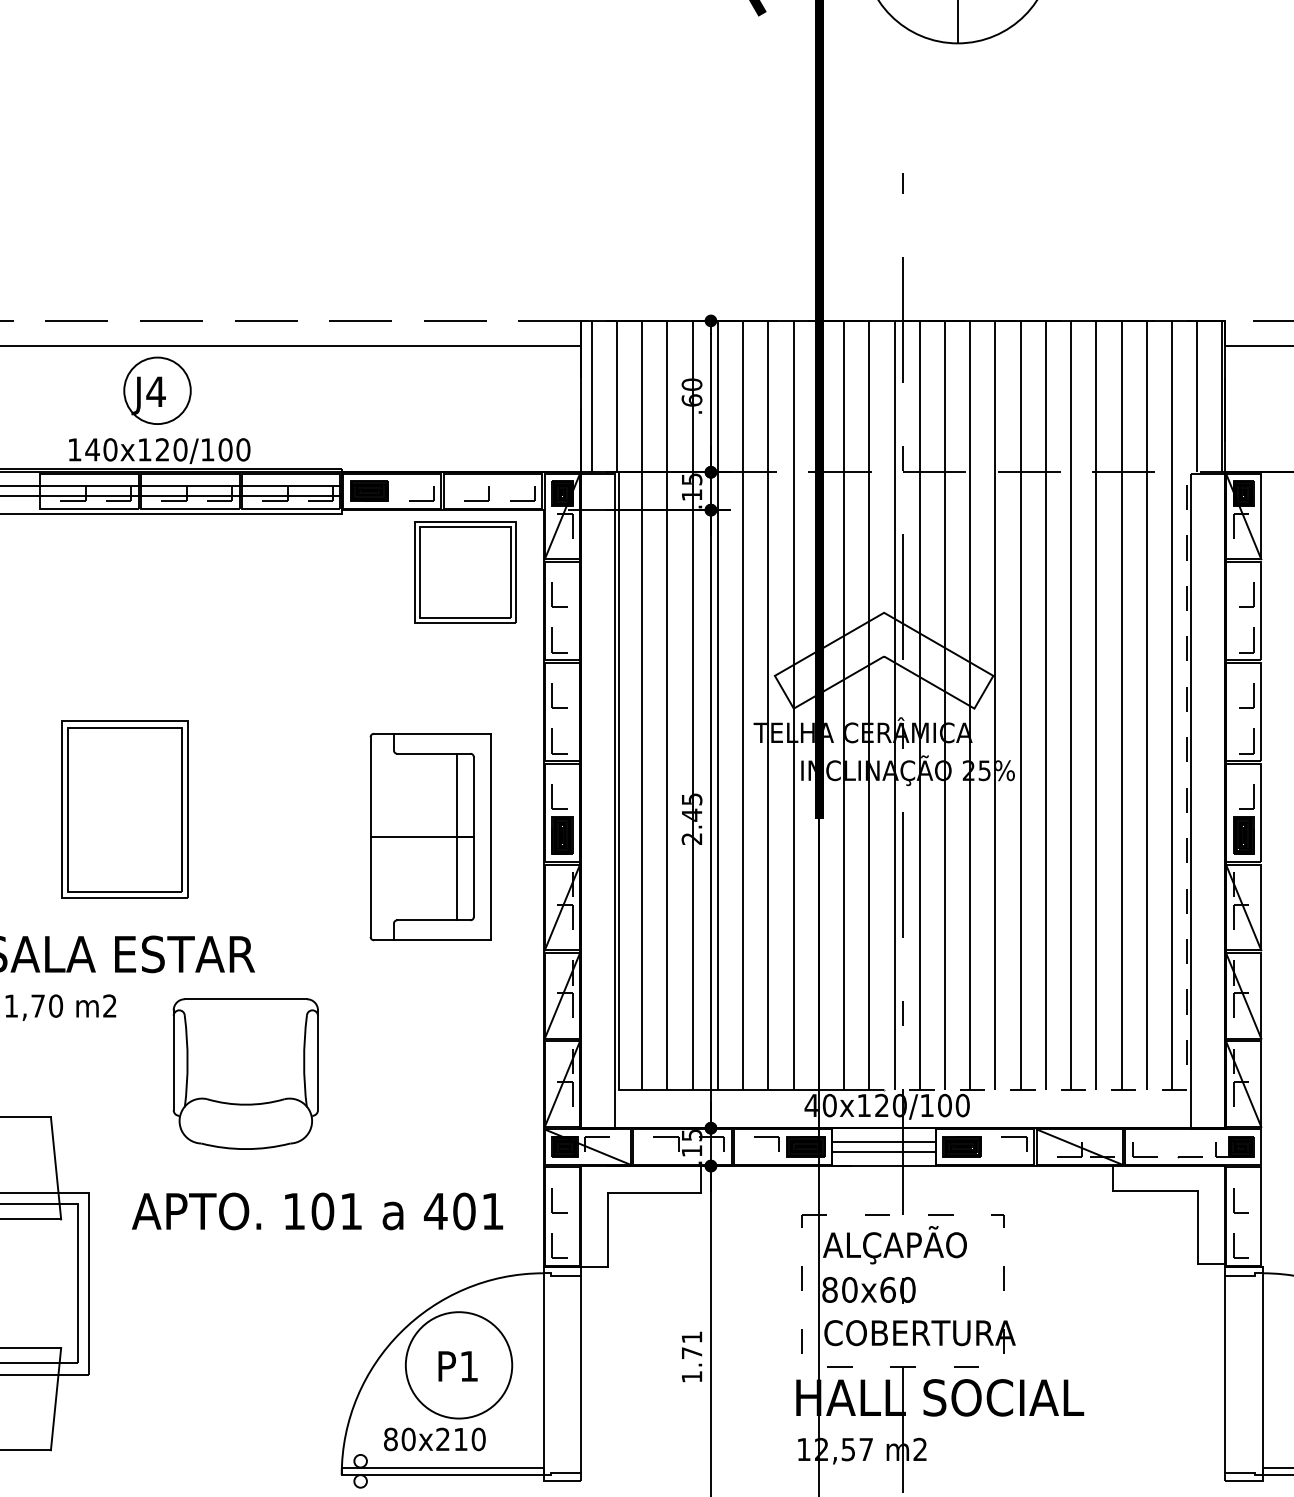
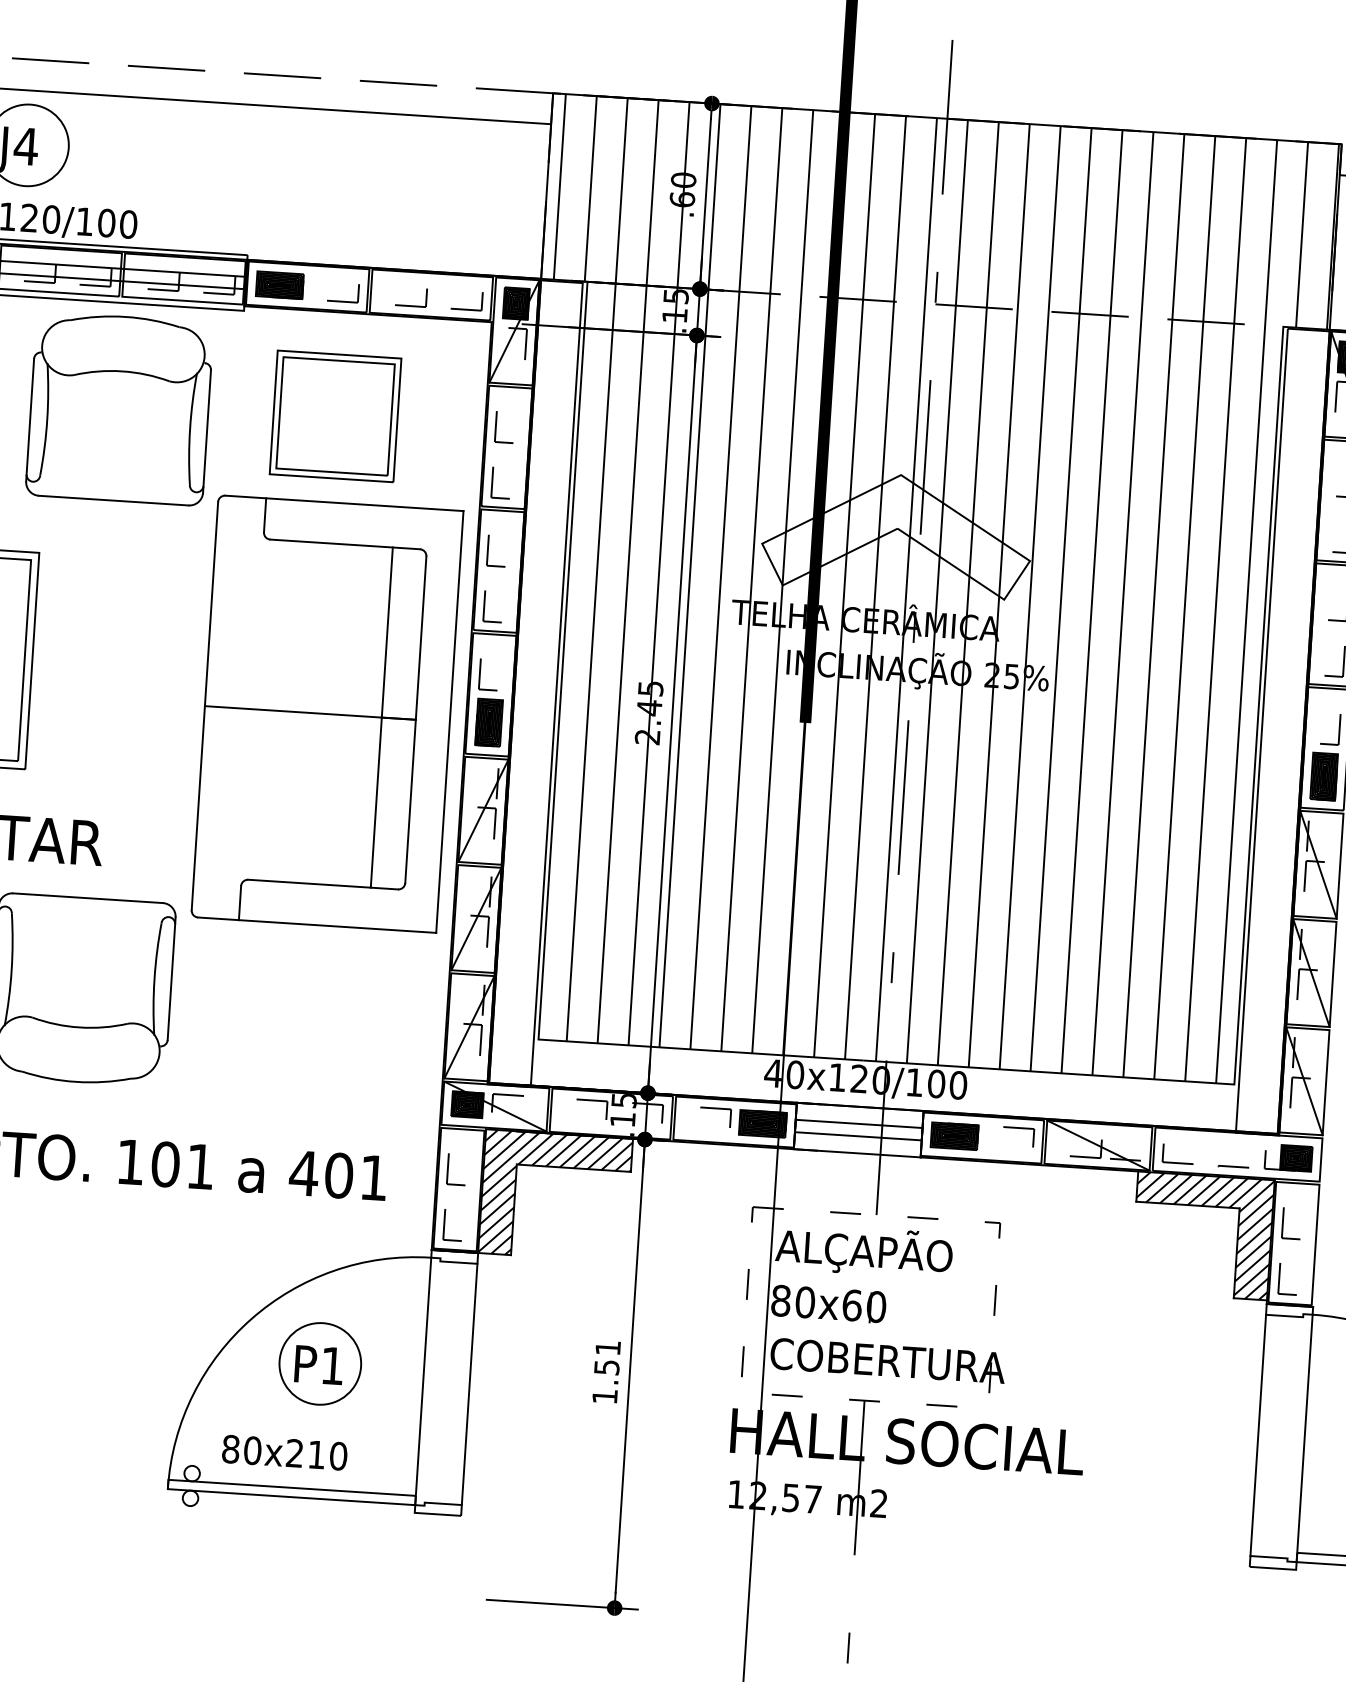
part: (465, 572) -> (335, 415), moved
part: (245, 599) -> (119, 408), added
part: (430, 836) -> (327, 713), size x1.67
line: (1186, 913) -> (1247, 867), dashed -> solid
hatch: (1168, 1215) -> (1201, 1236), added
hatch: (641, 1216) -> (555, 1195), added
text: (692, 1353) -> (607, 1367), 1.71 -> 1.51
circle: (458, 1365) -> (319, 1364), size x0.62

